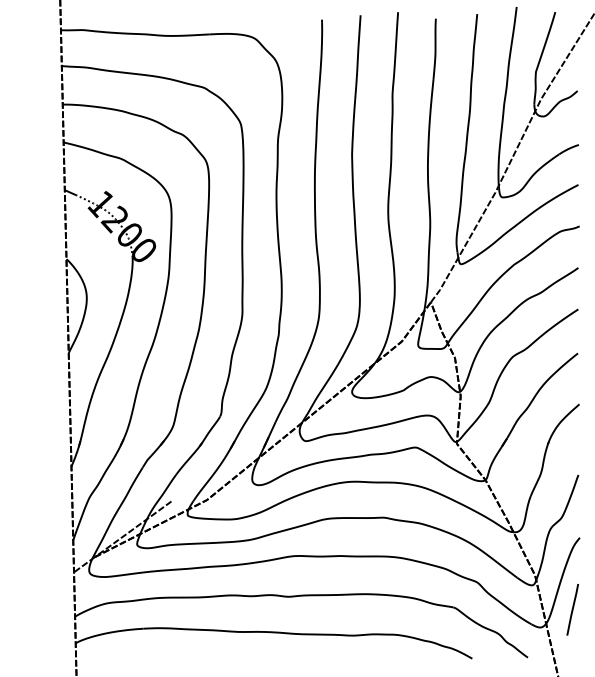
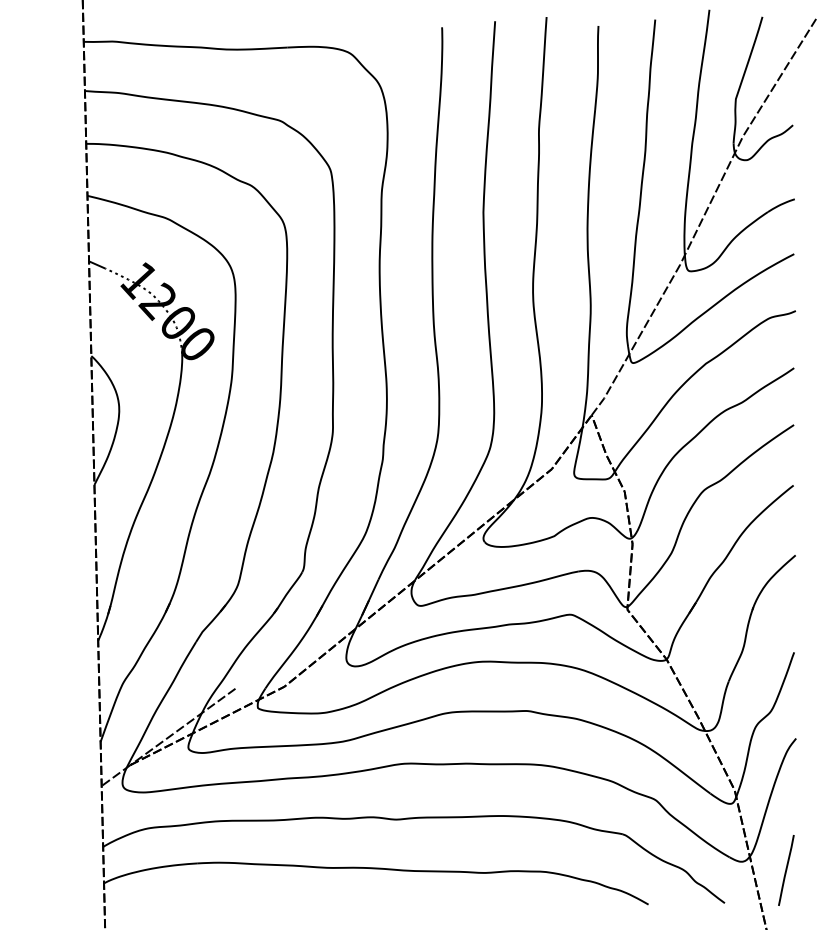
line: (572, 609) -> (786, 870), moved

